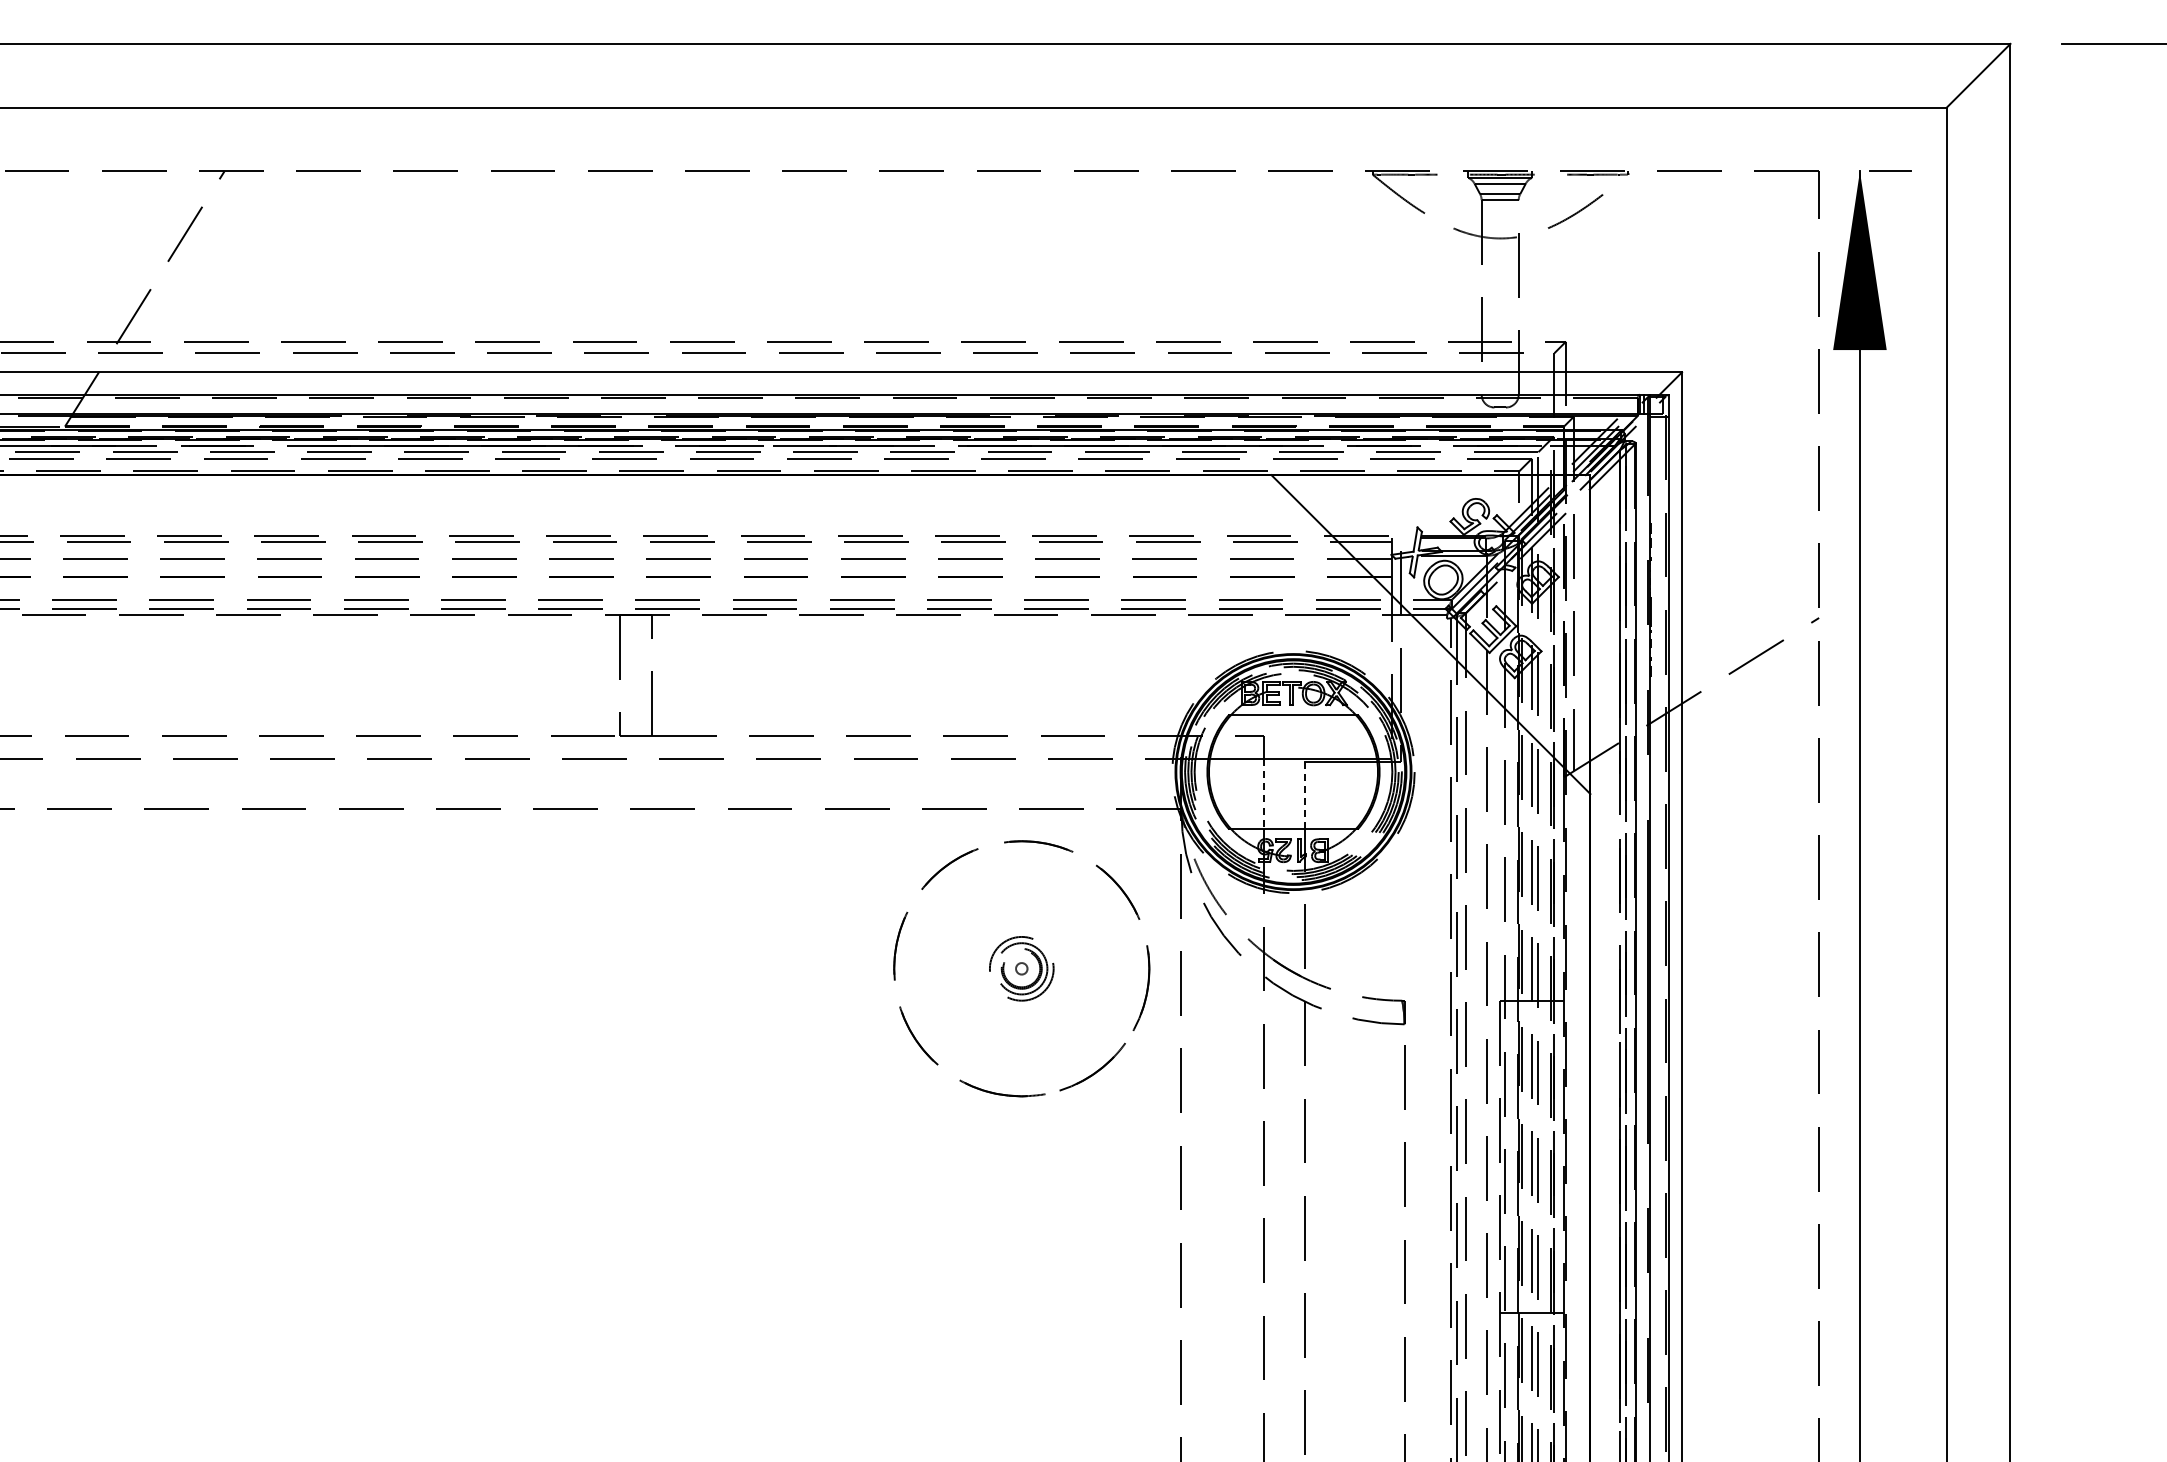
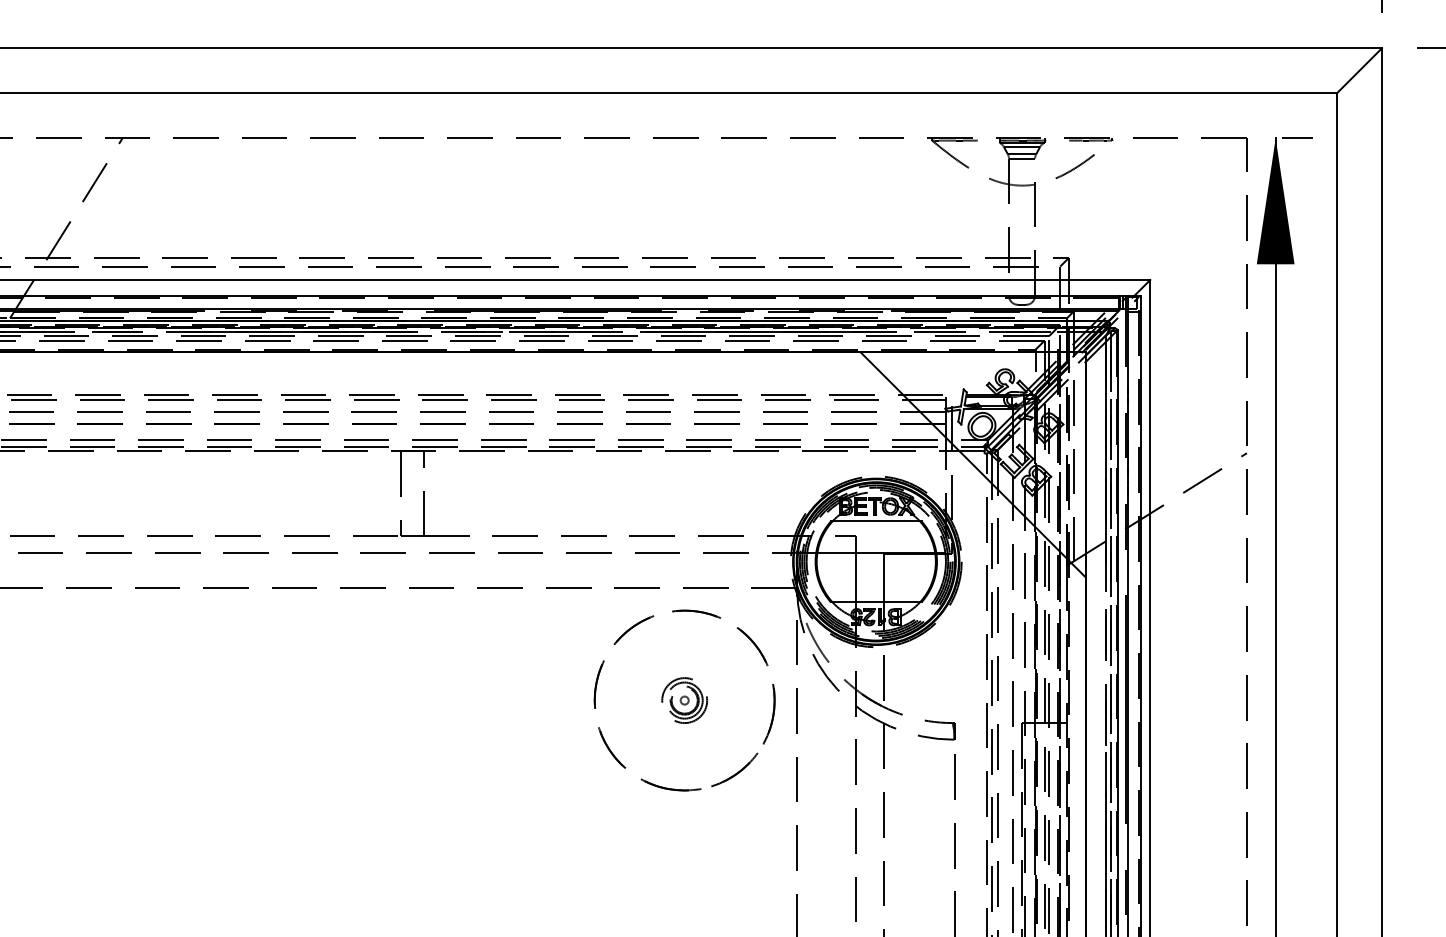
line: (1264, 794) -> (855, 577), dashed -> solid
line: (1304, 795) -> (884, 578), dashed -> solid

